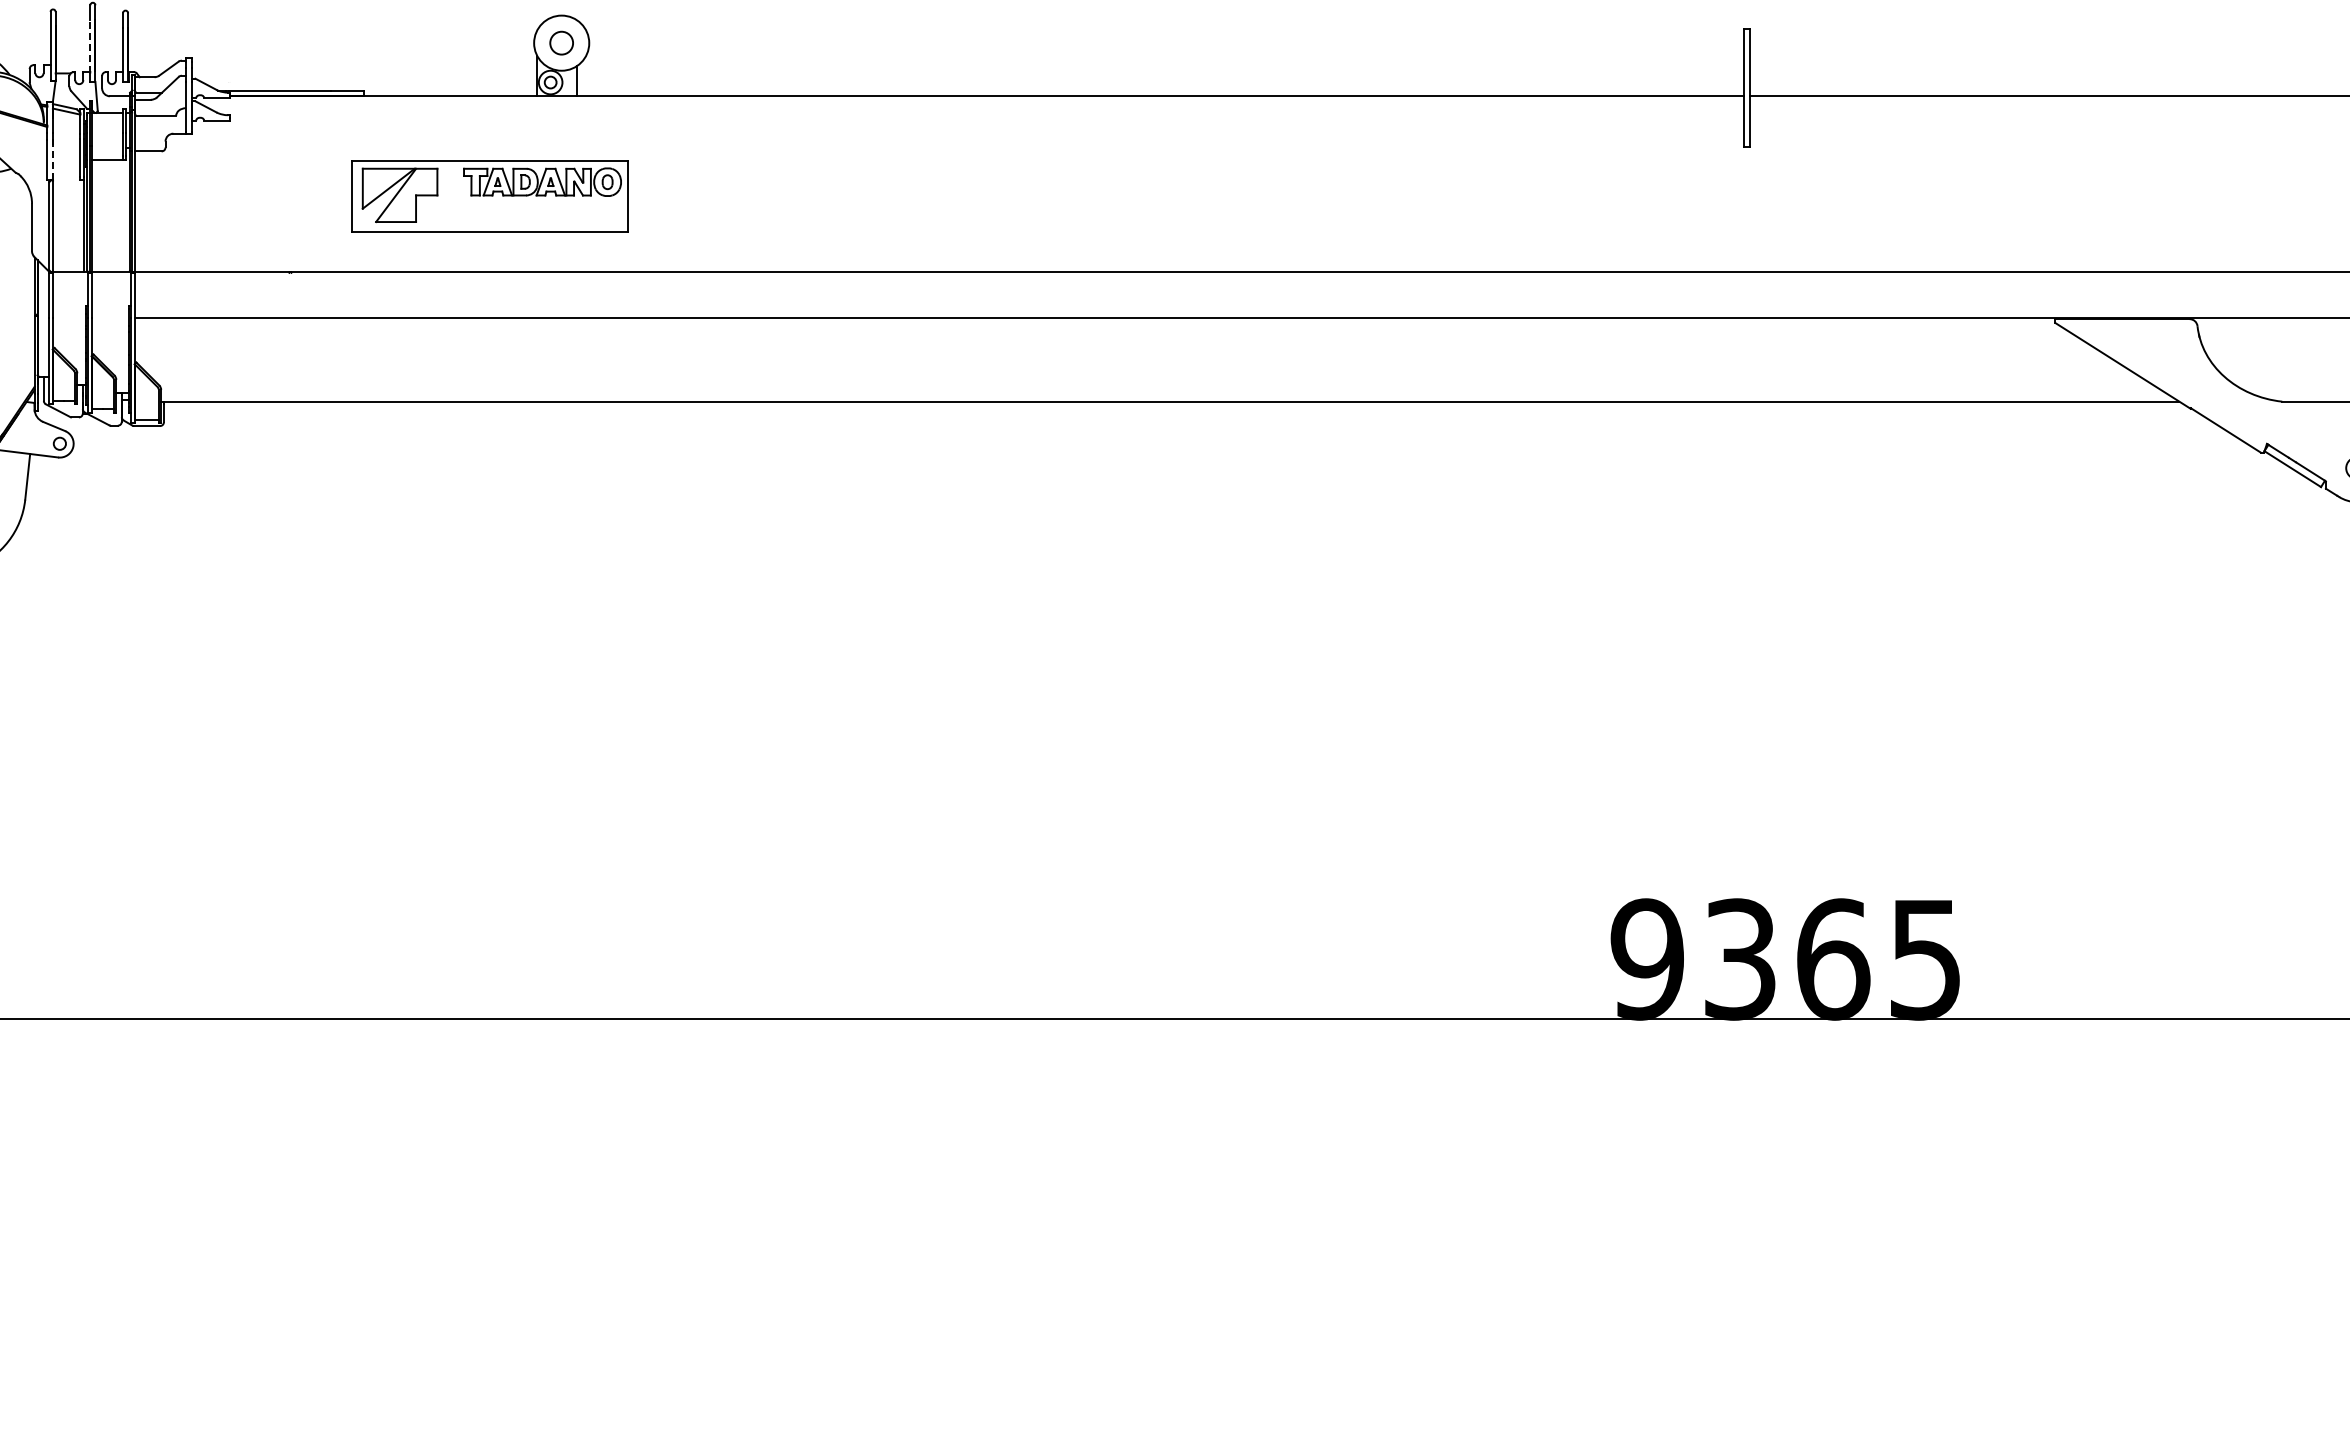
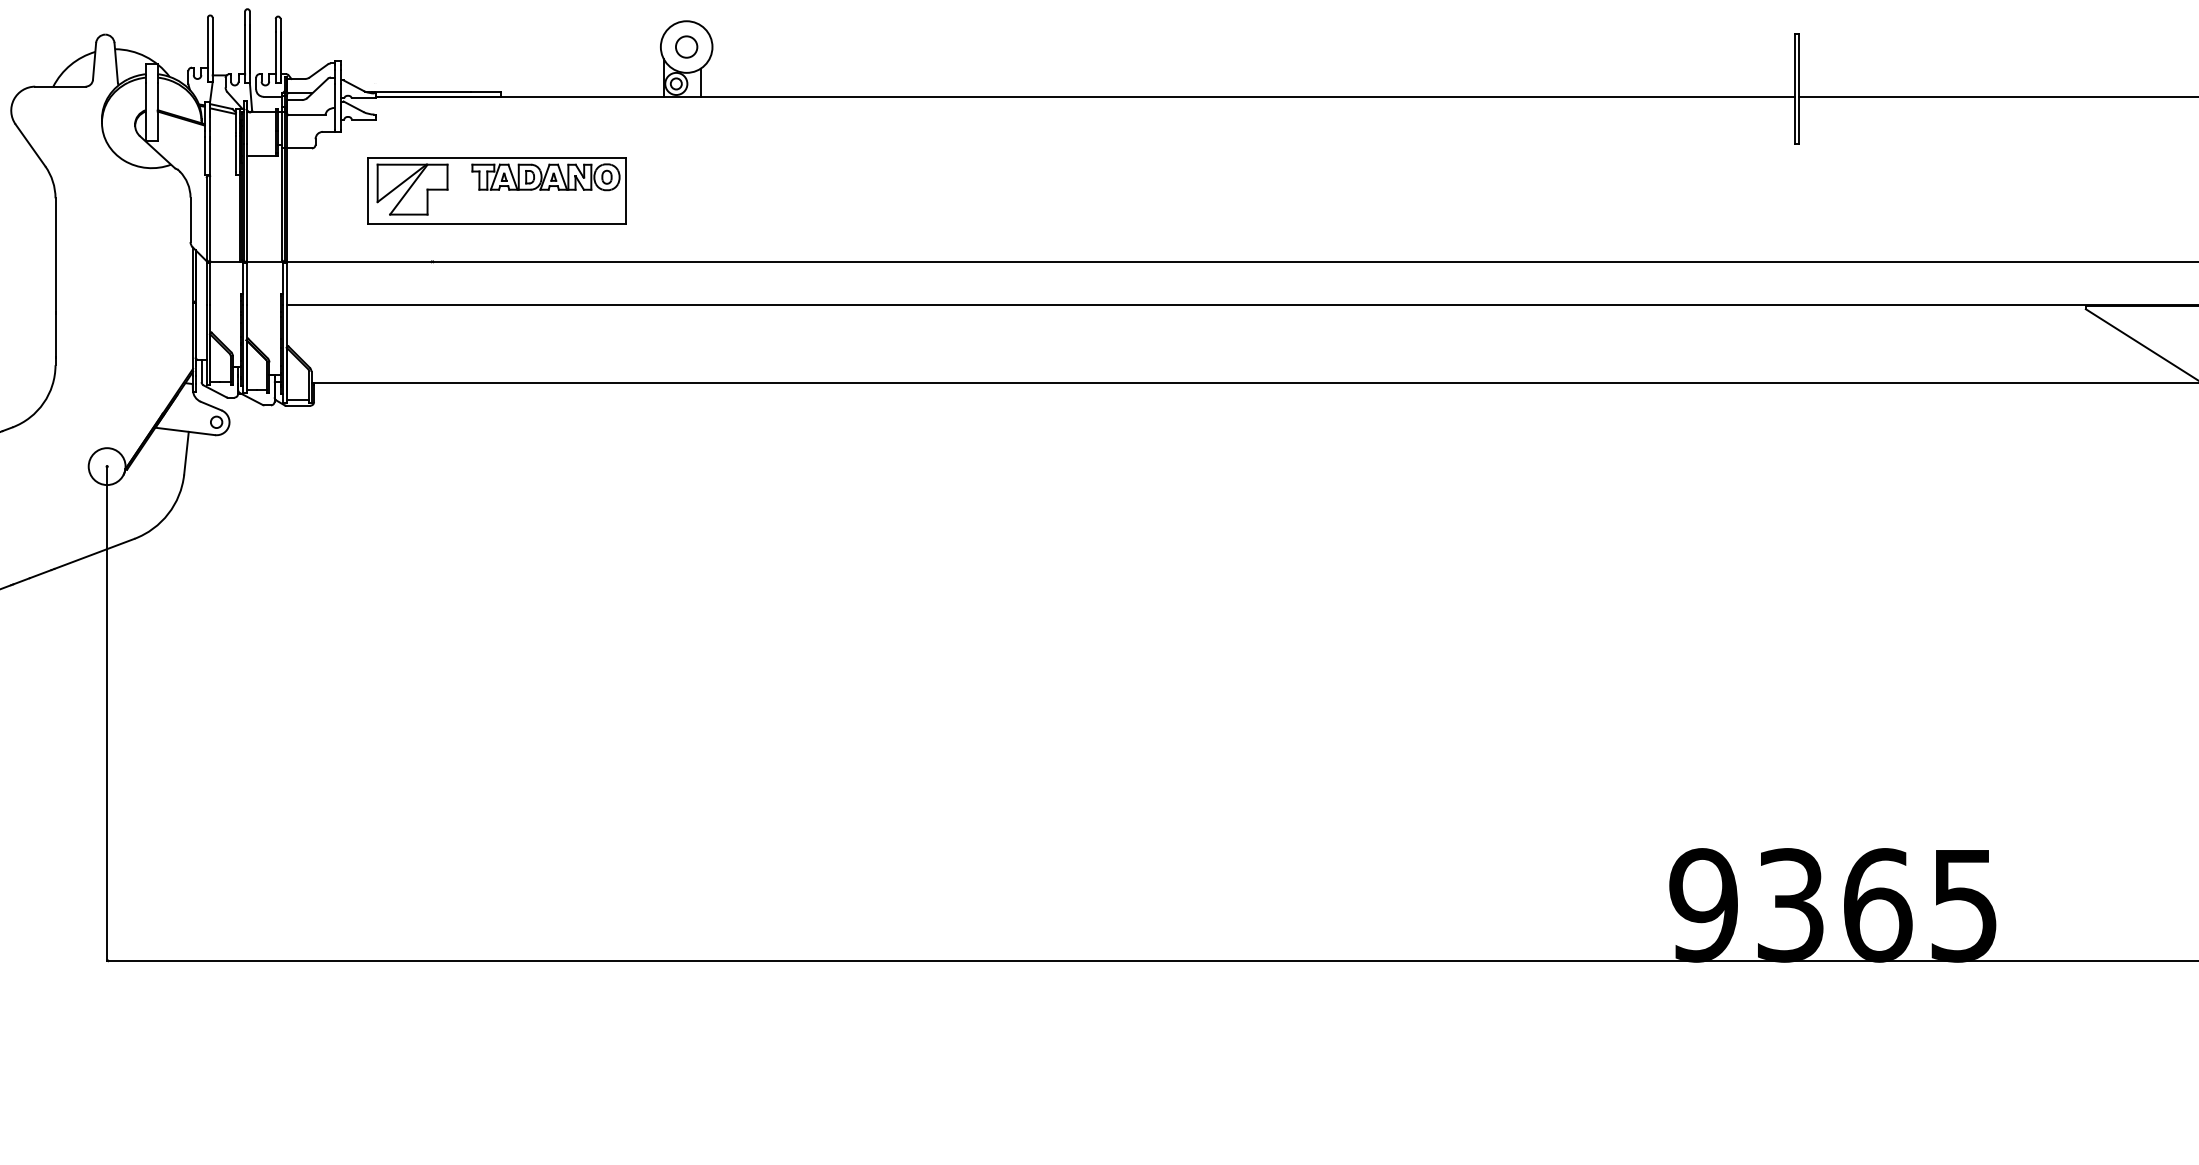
line: (90, 46) -> (245, 50), dashed -> solid
line: (52, 159) -> (209, 156), dashed -> solid
part: (489, 196) -> (496, 190), moved

